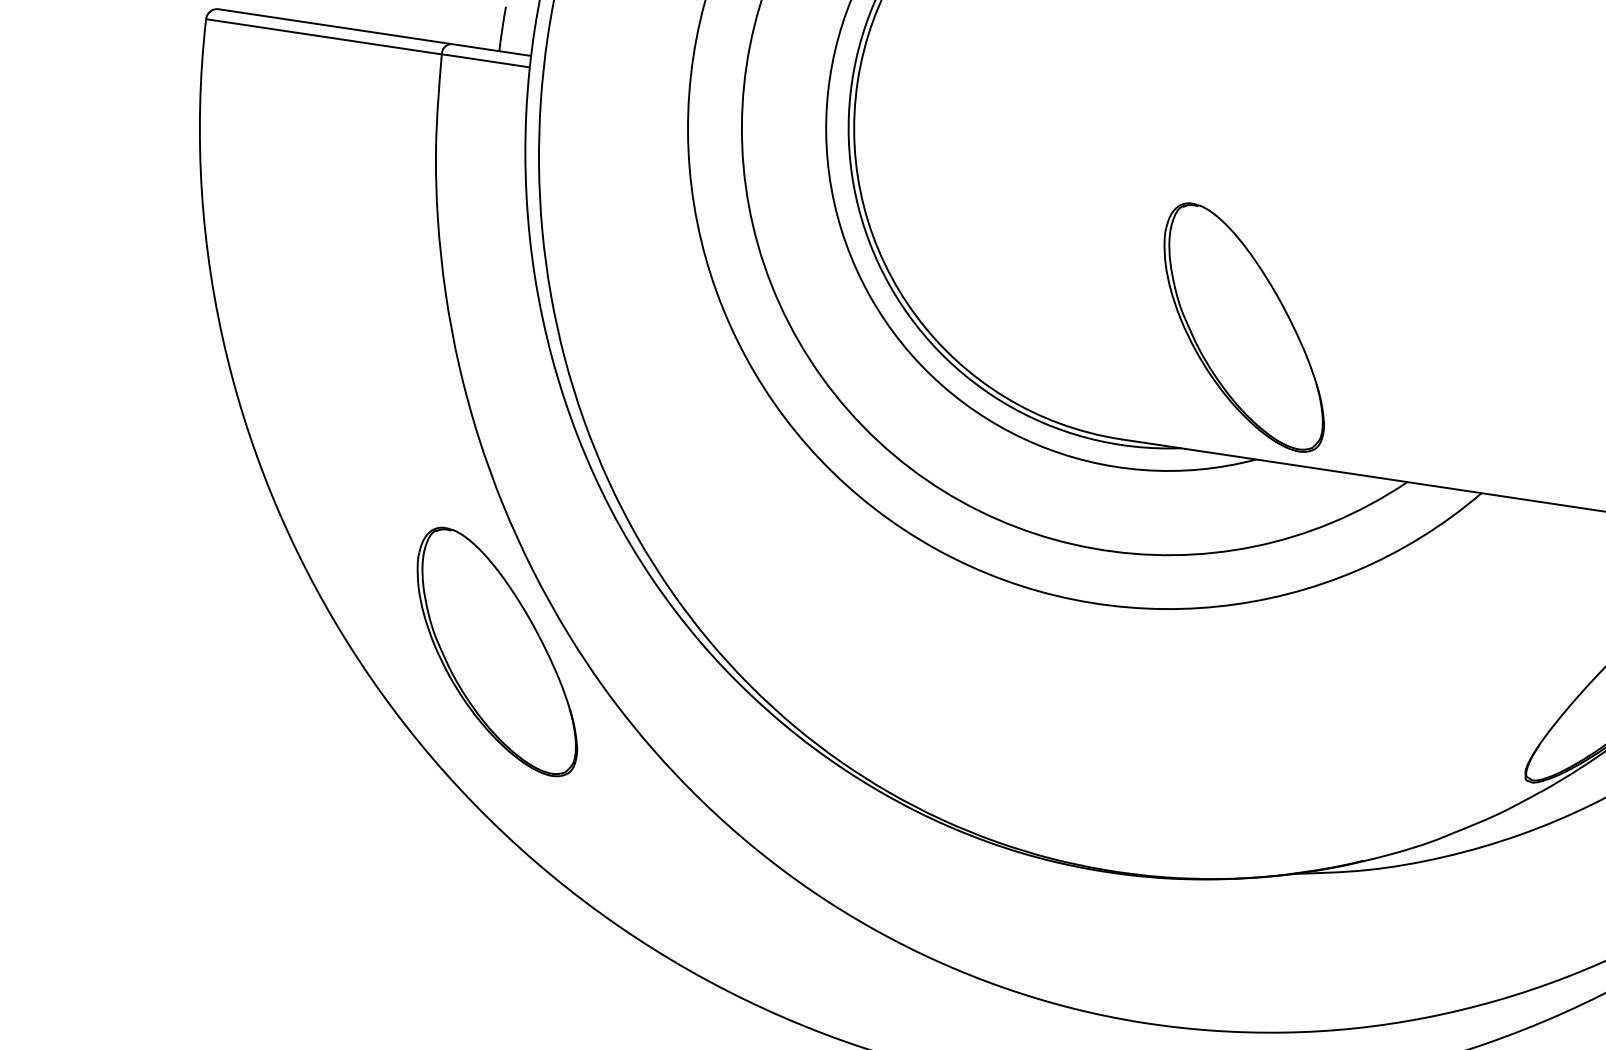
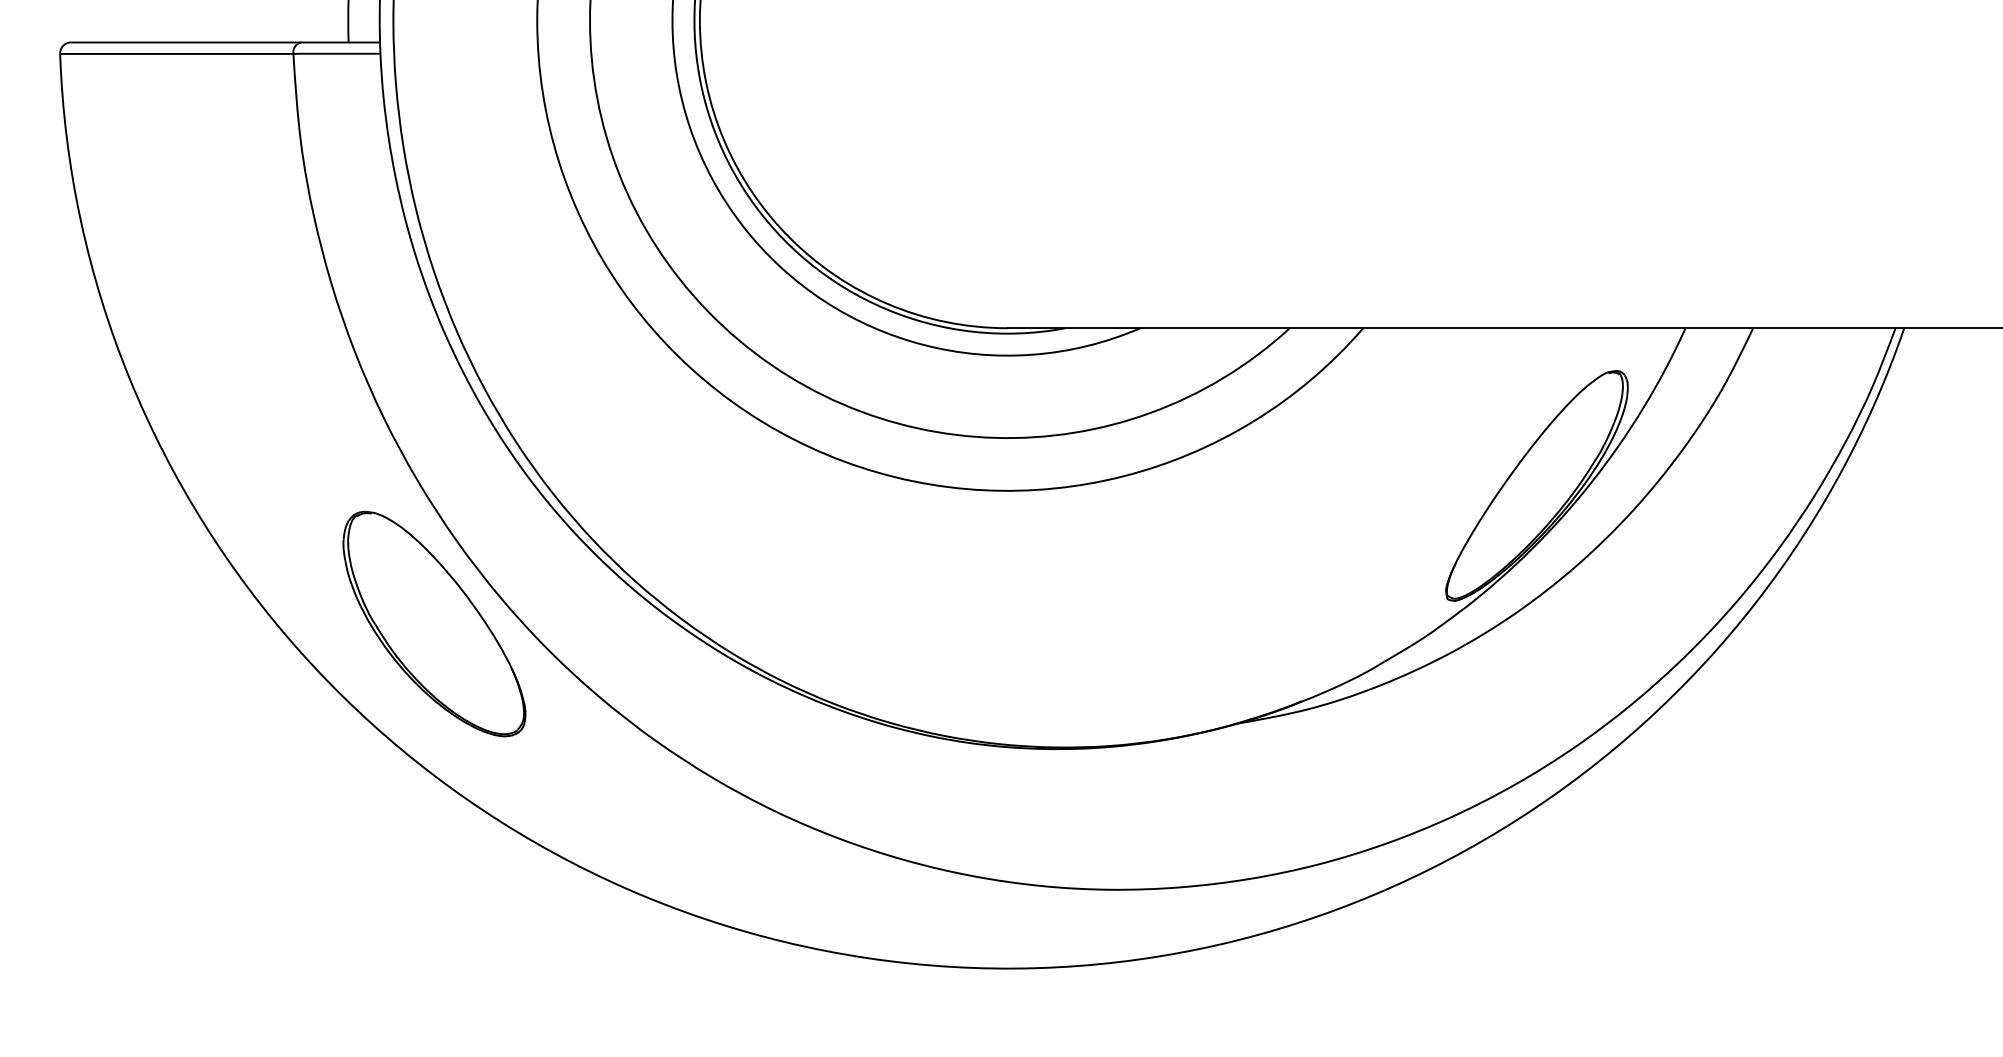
part: (1245, 326) -> (1110, 201), removed

